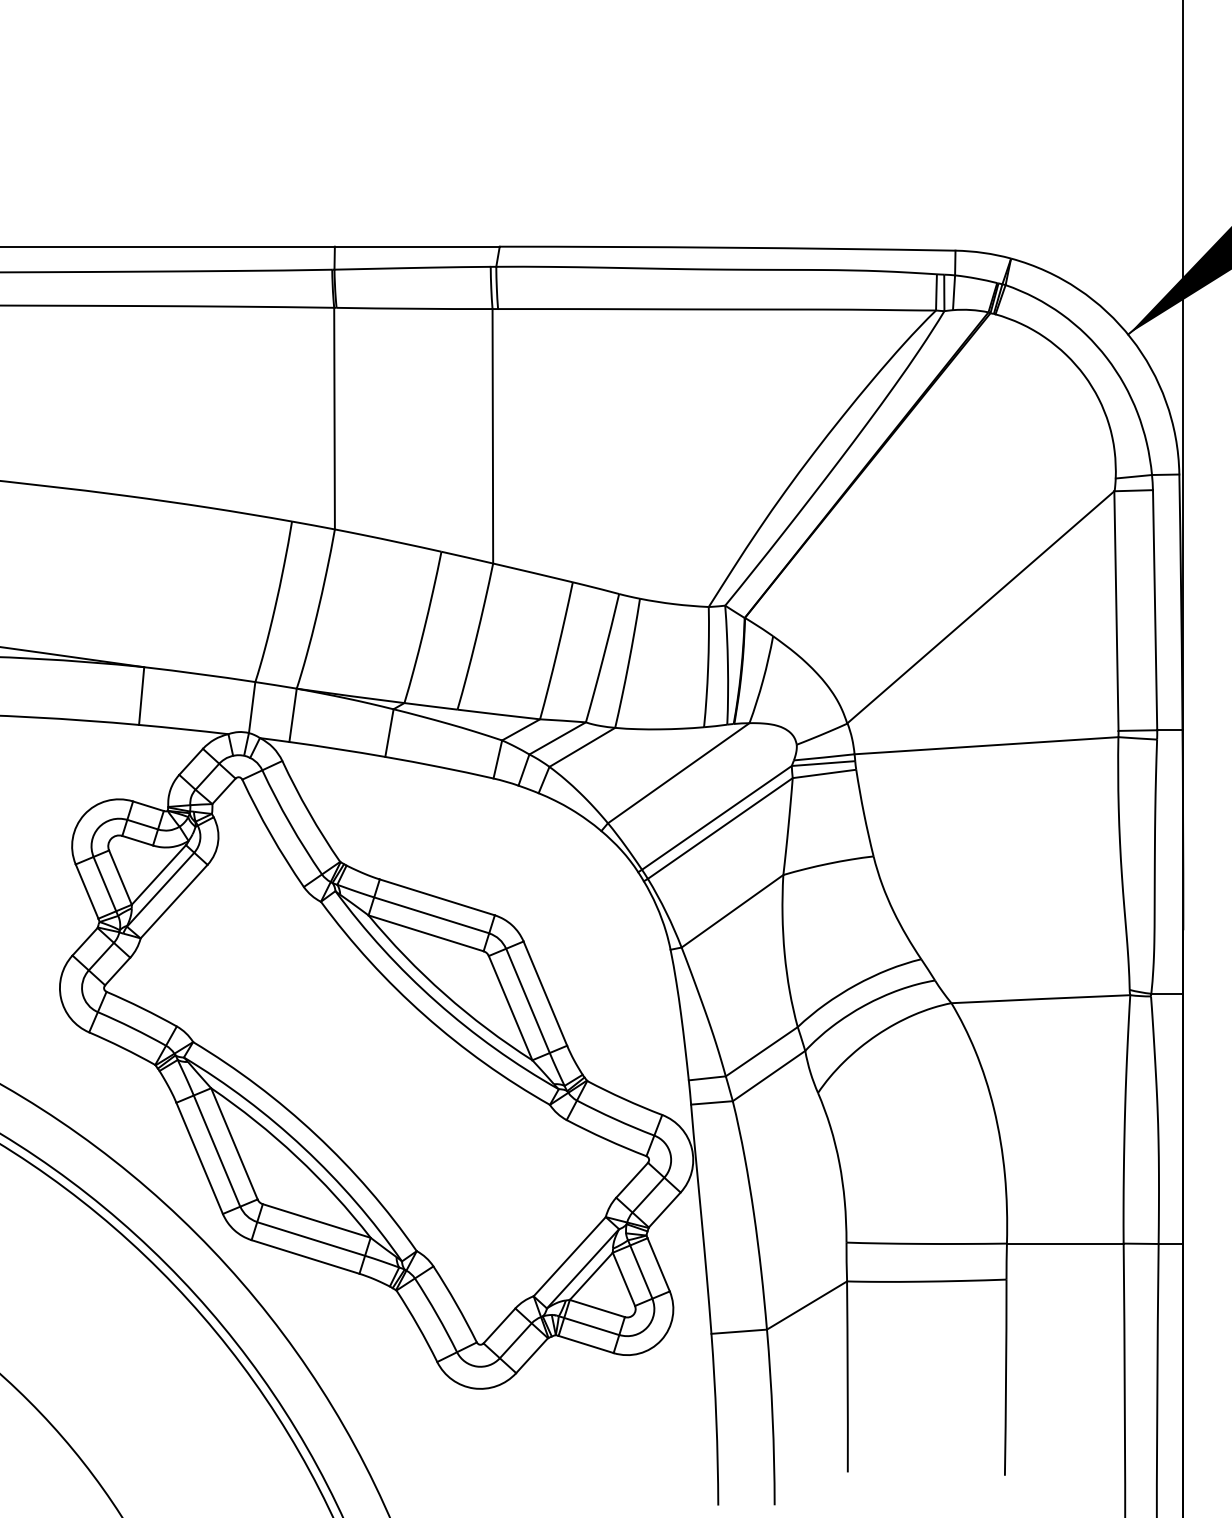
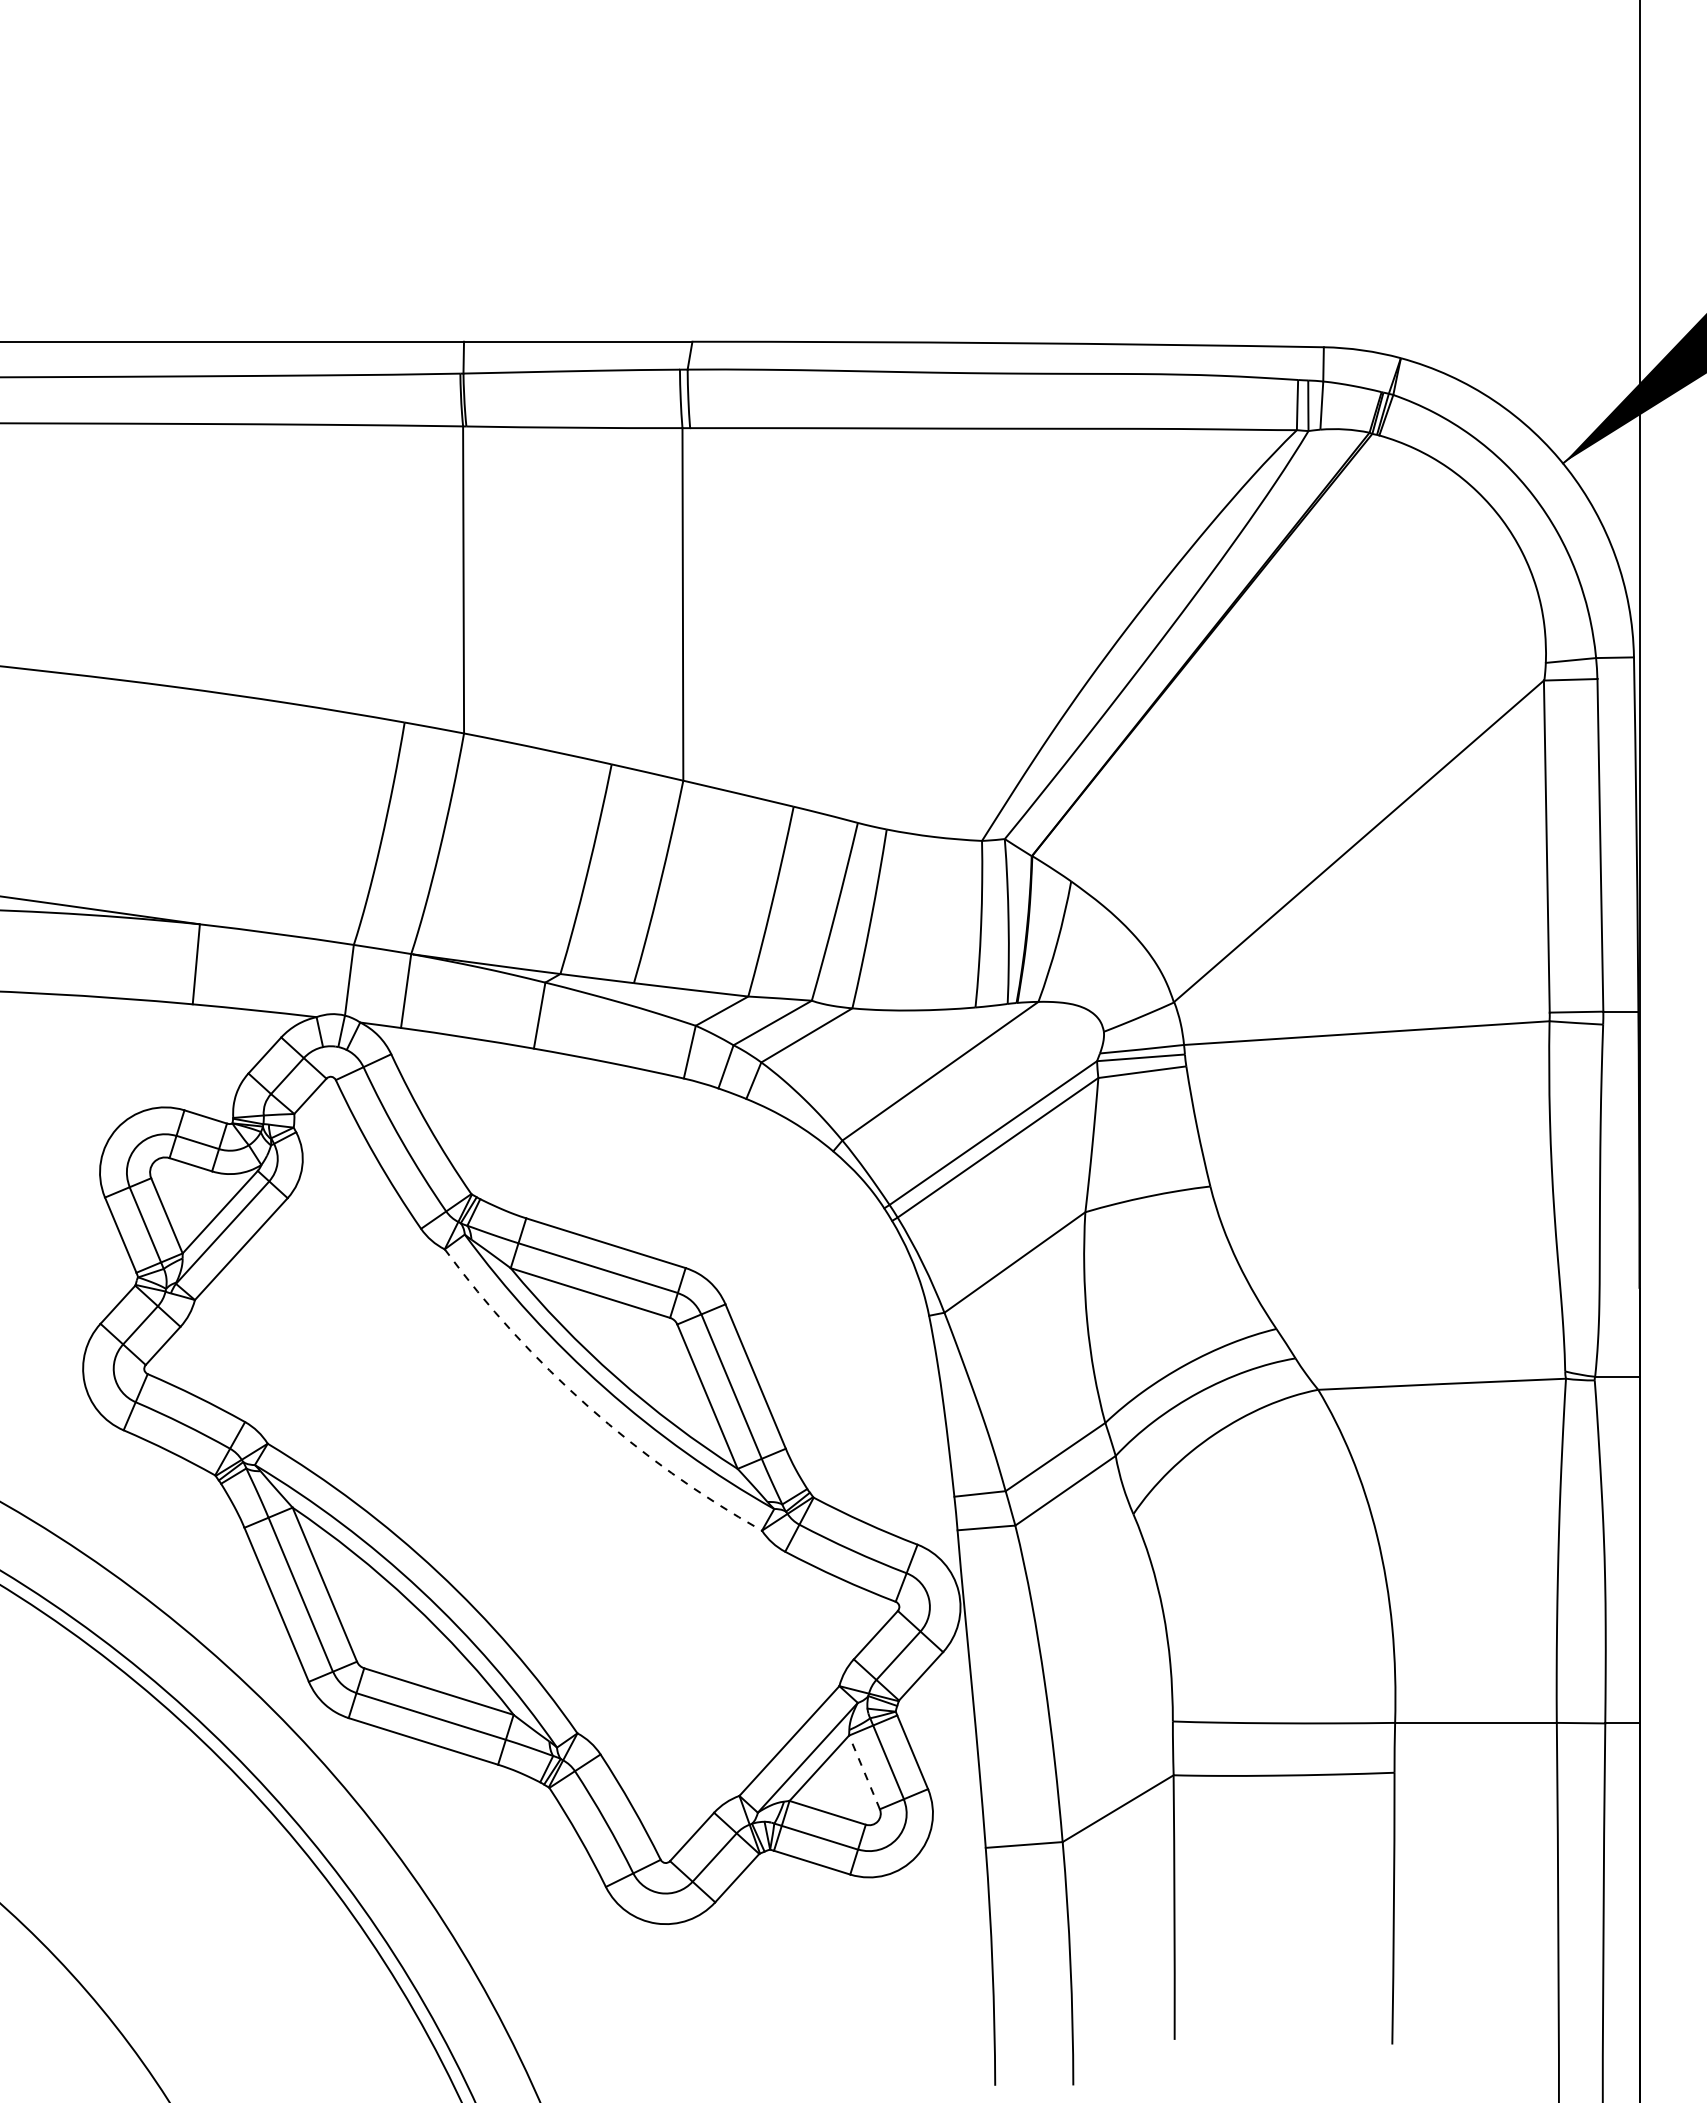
arc: (424, 1015) -> (588, 1406), solid -> dashed
line: (623, 1279) -> (864, 1772), solid -> dashed

